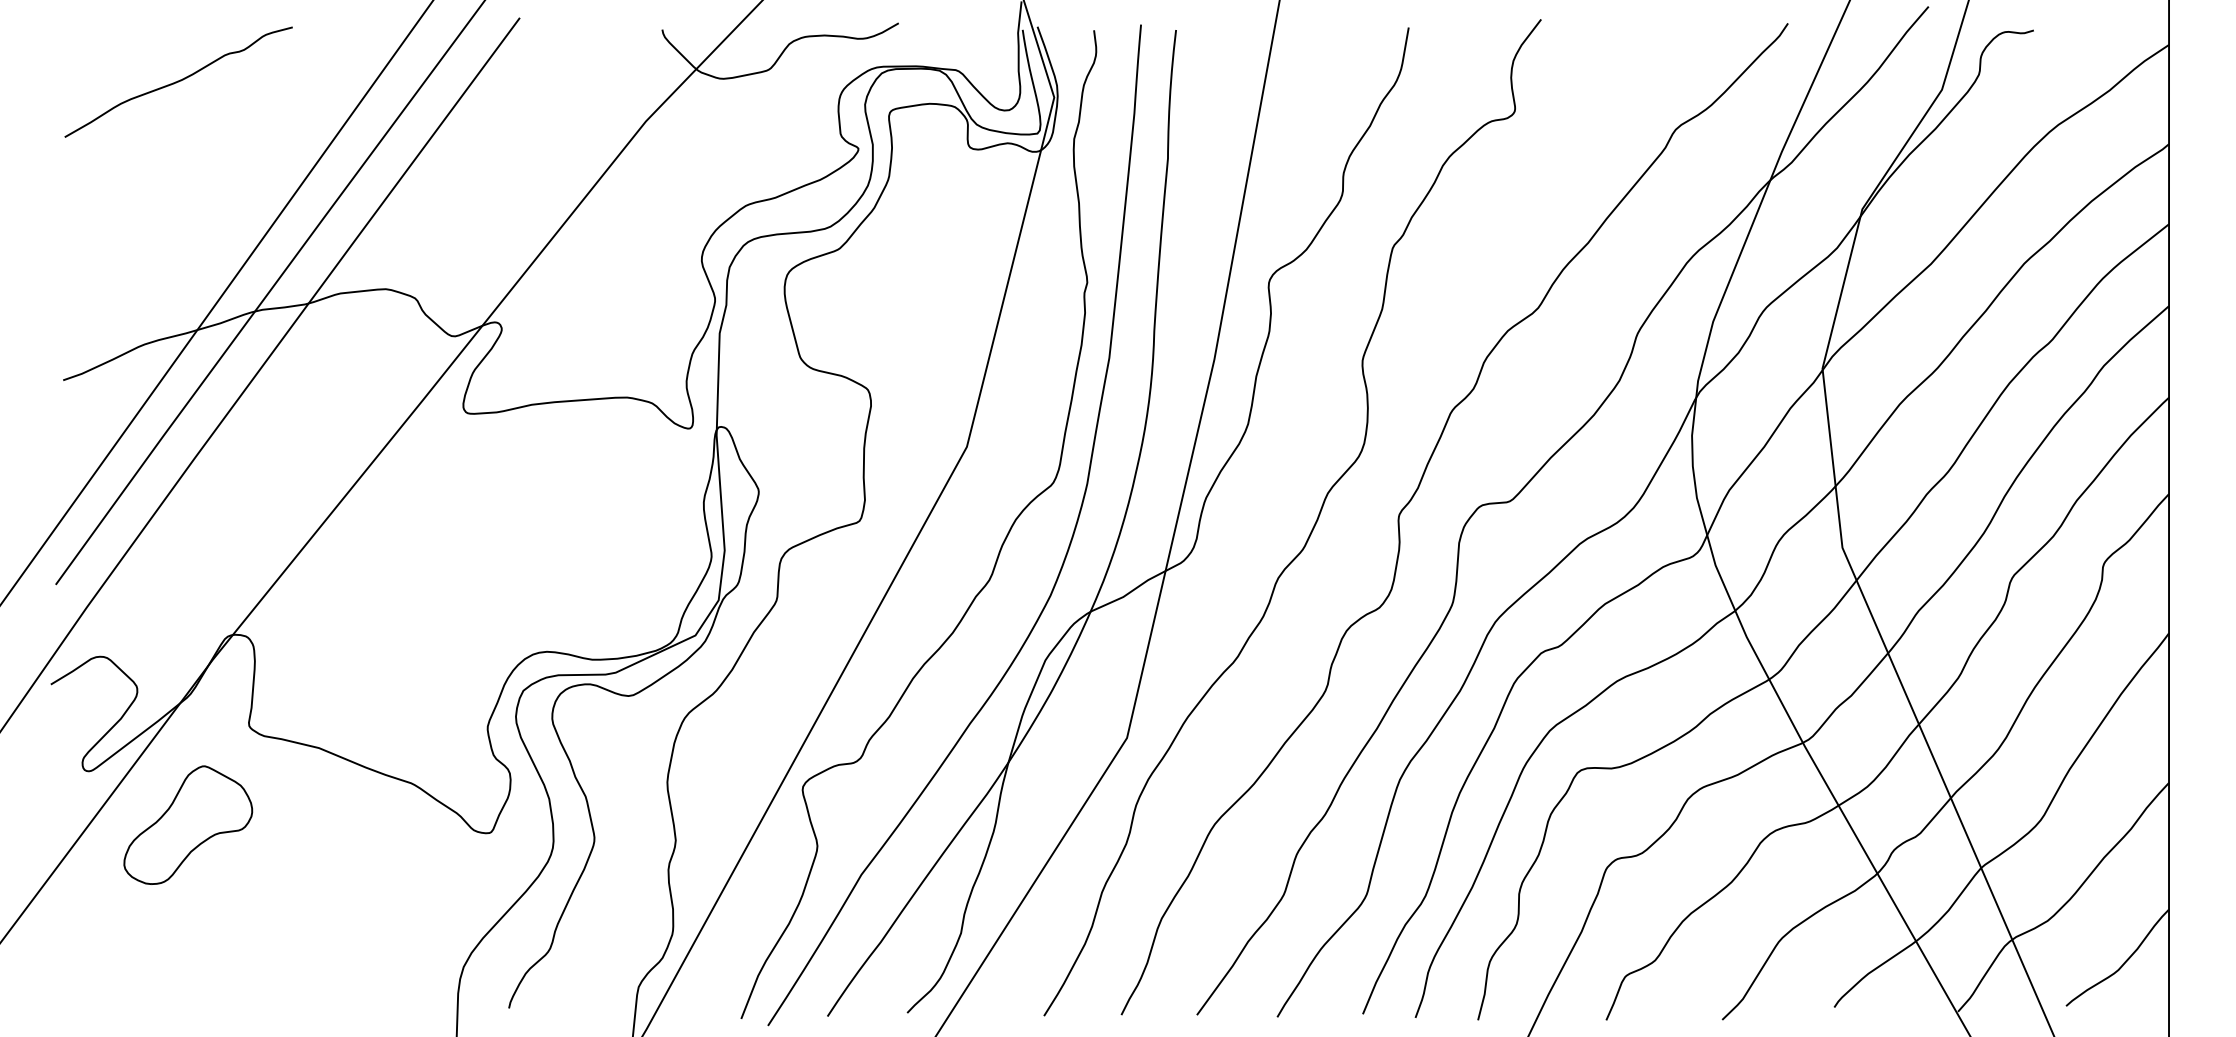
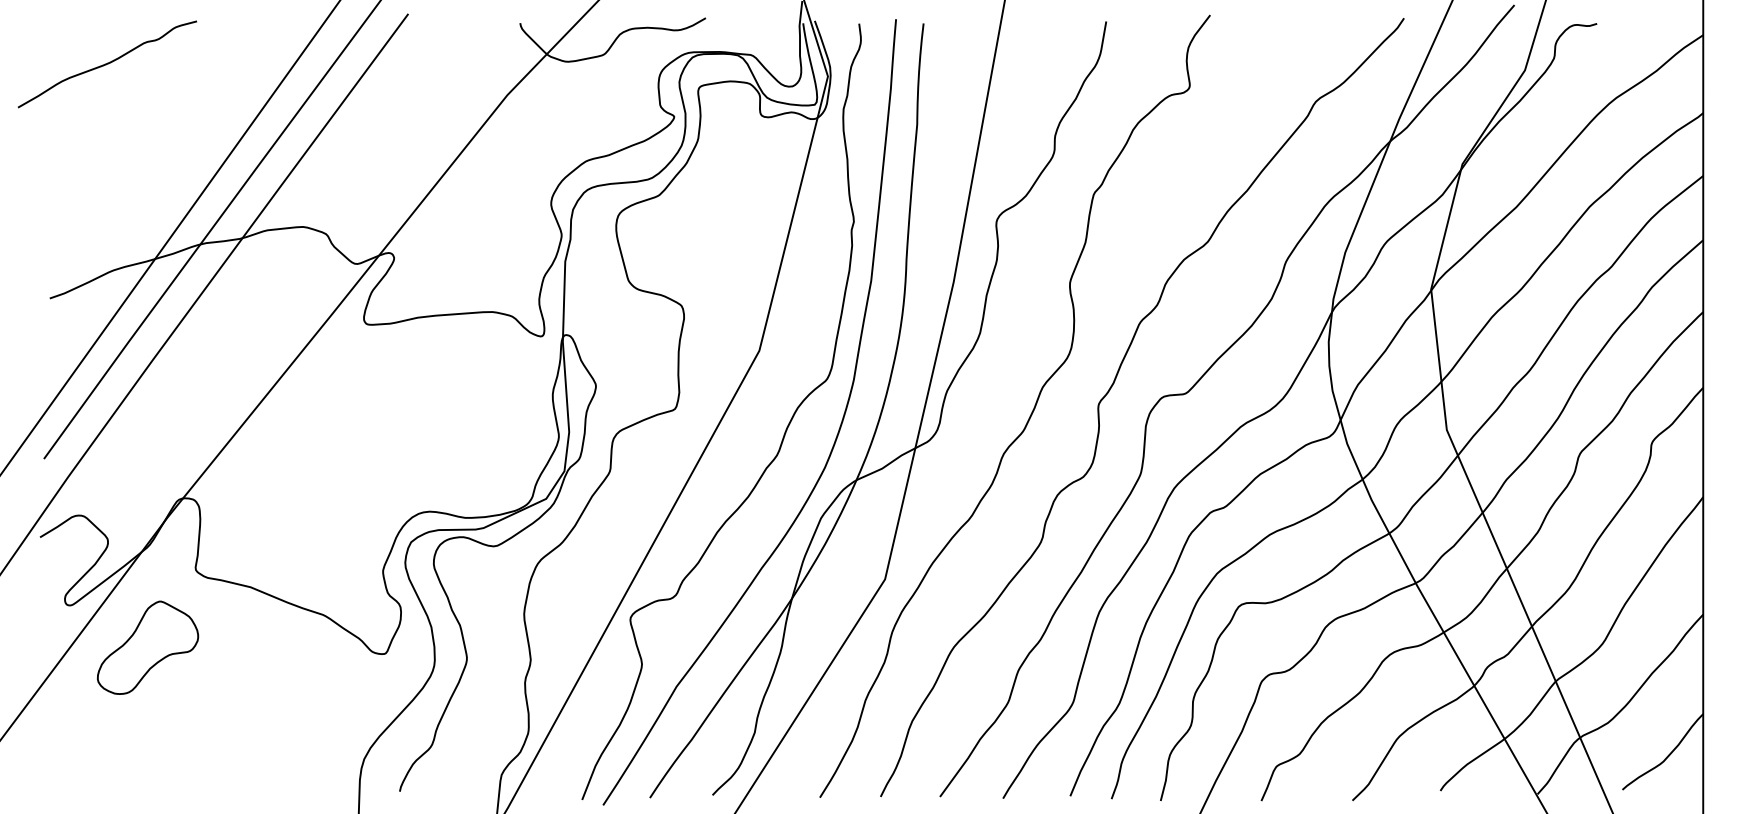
curve: (178, 82) -> (107, 64), moved

